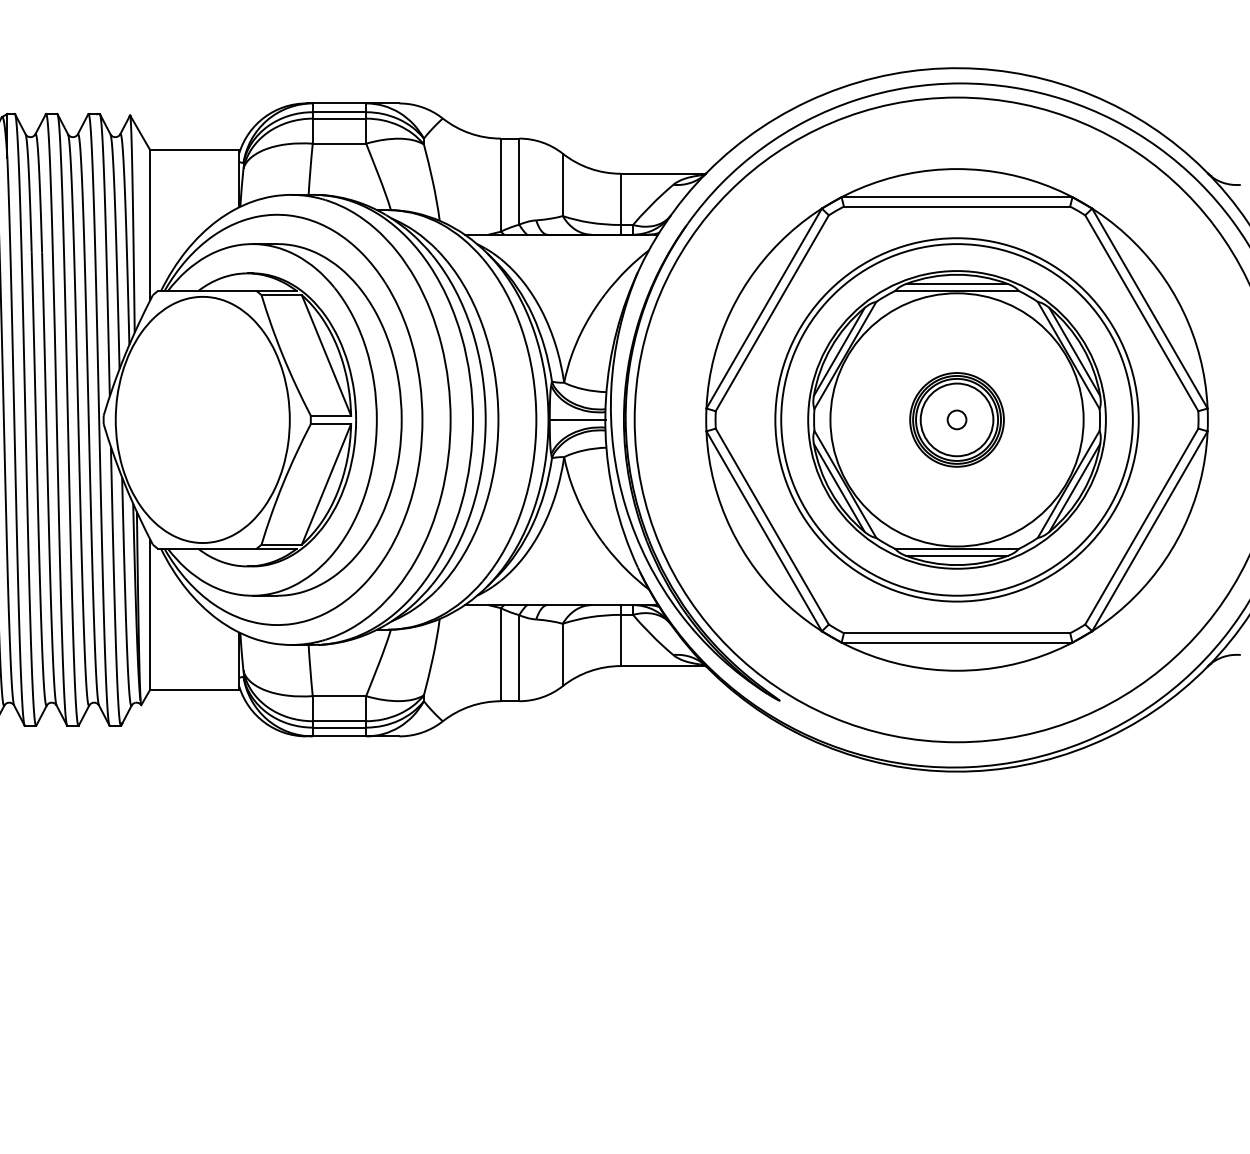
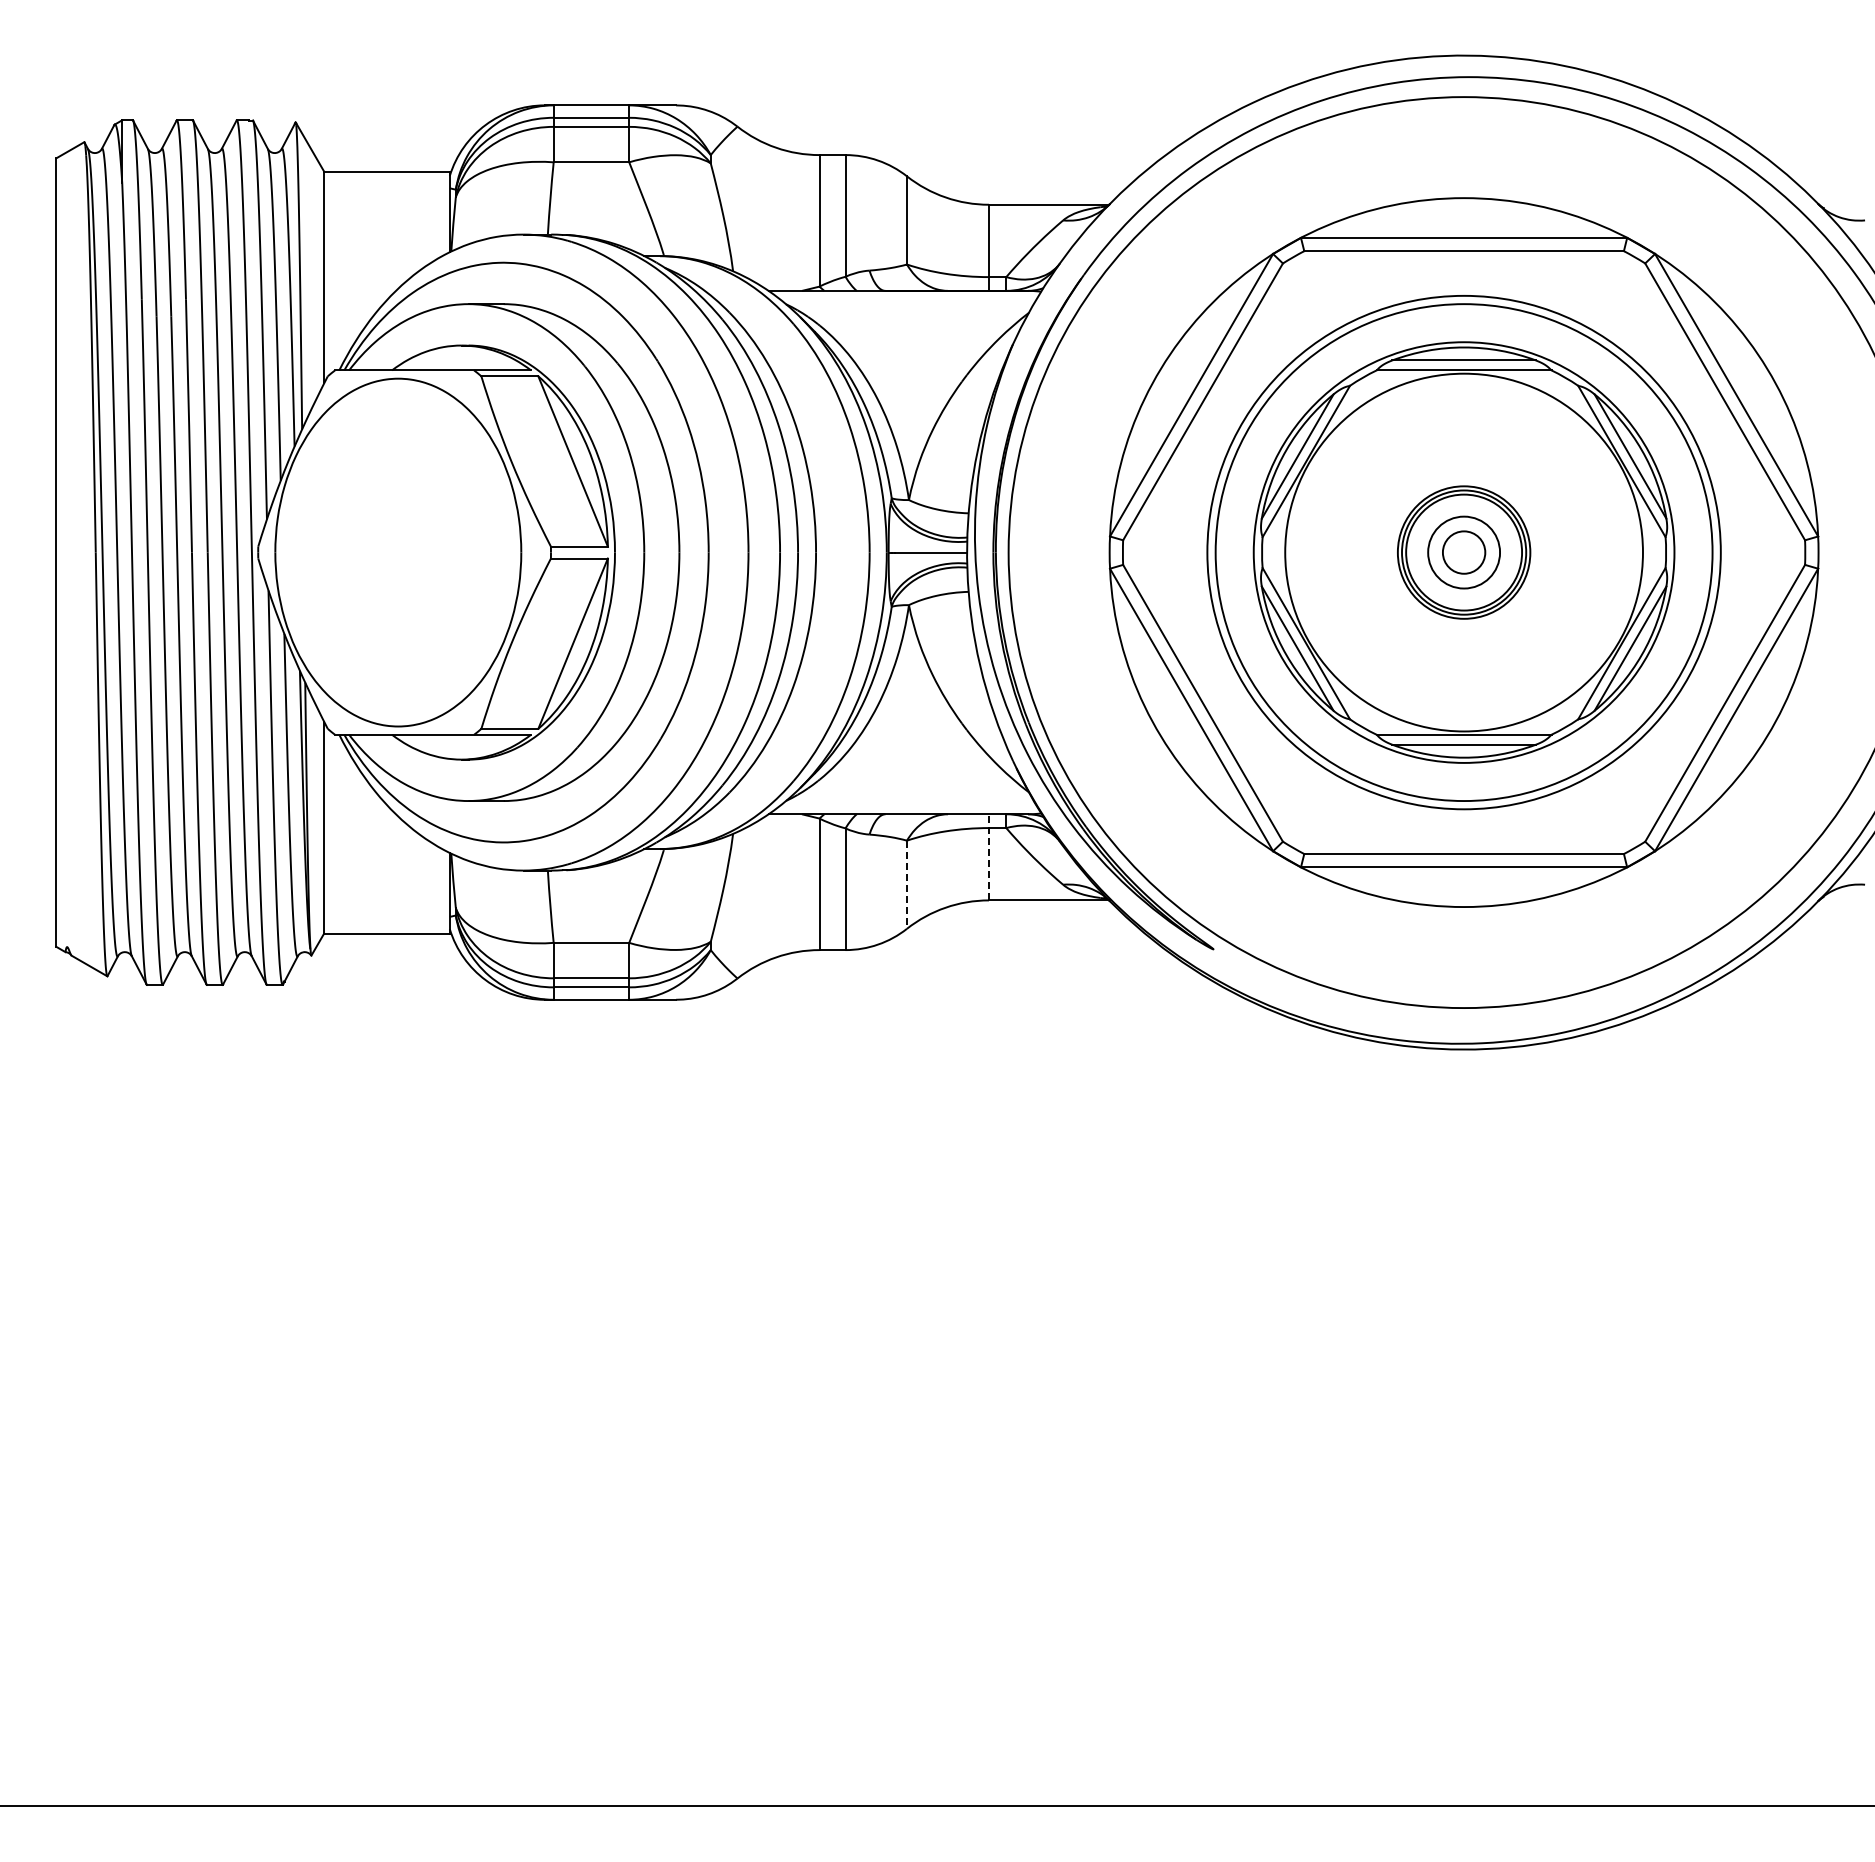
circle: (956, 419) -> (1463, 552), size x0.7
circle: (956, 419) -> (1463, 552), size x1.6
line: (620, 635) -> (988, 856), solid -> dashed
line: (562, 655) -> (906, 885), solid -> dashed

